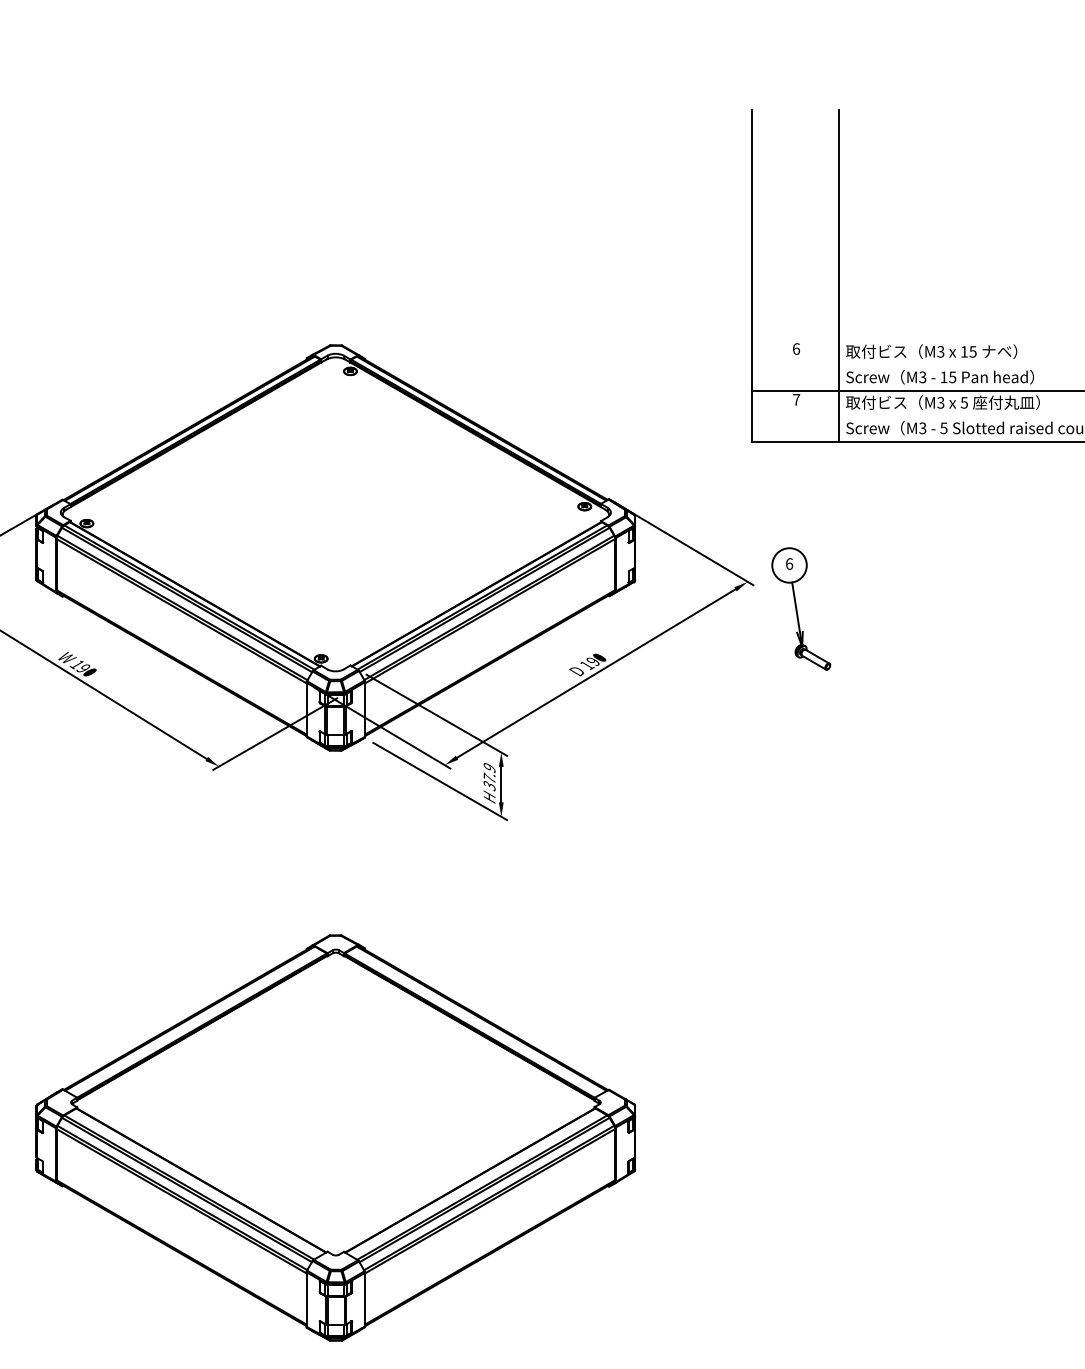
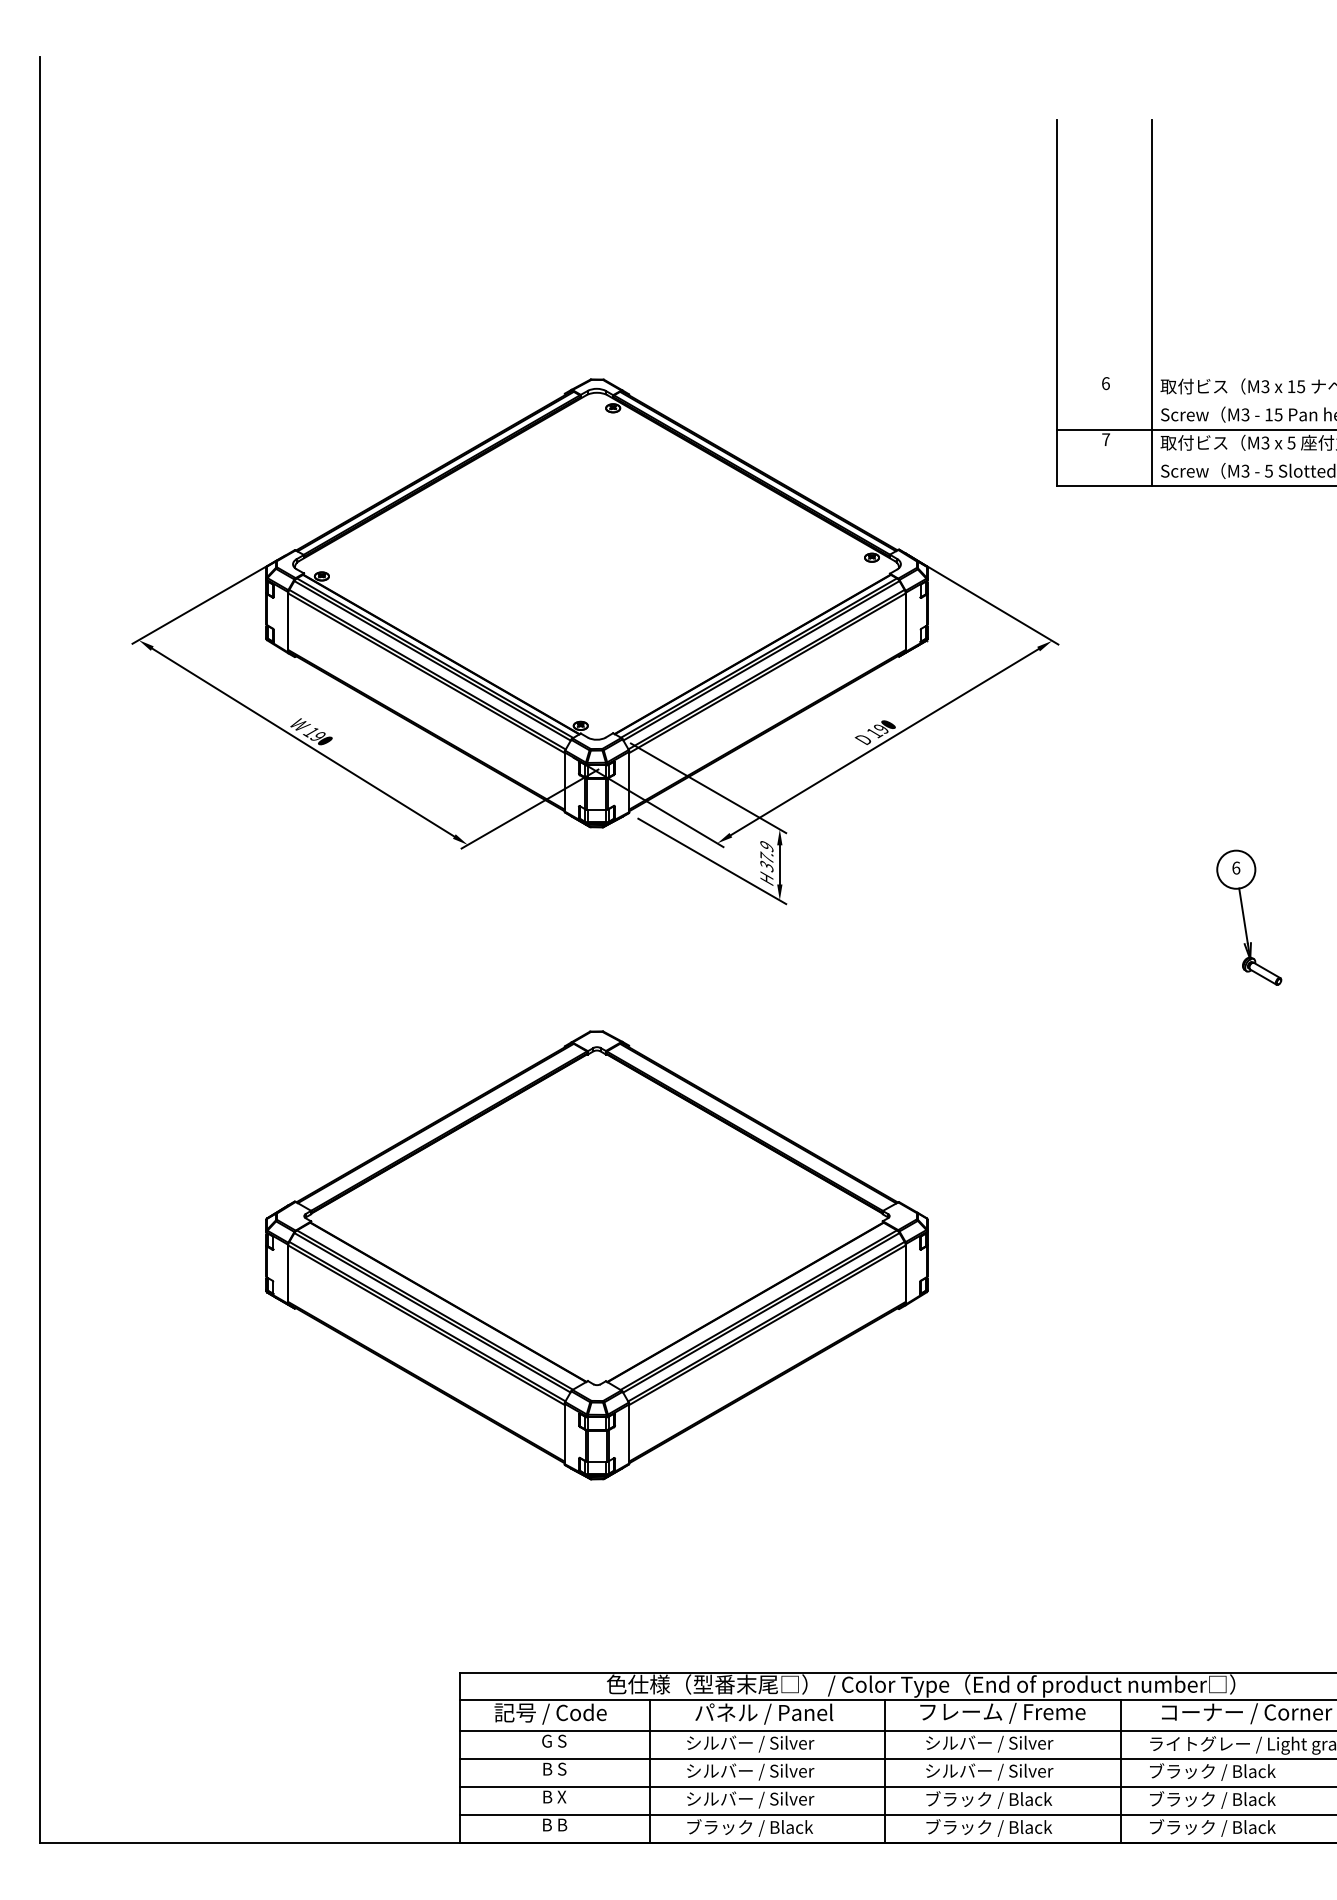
part: (801, 608) -> (1249, 917), moved

